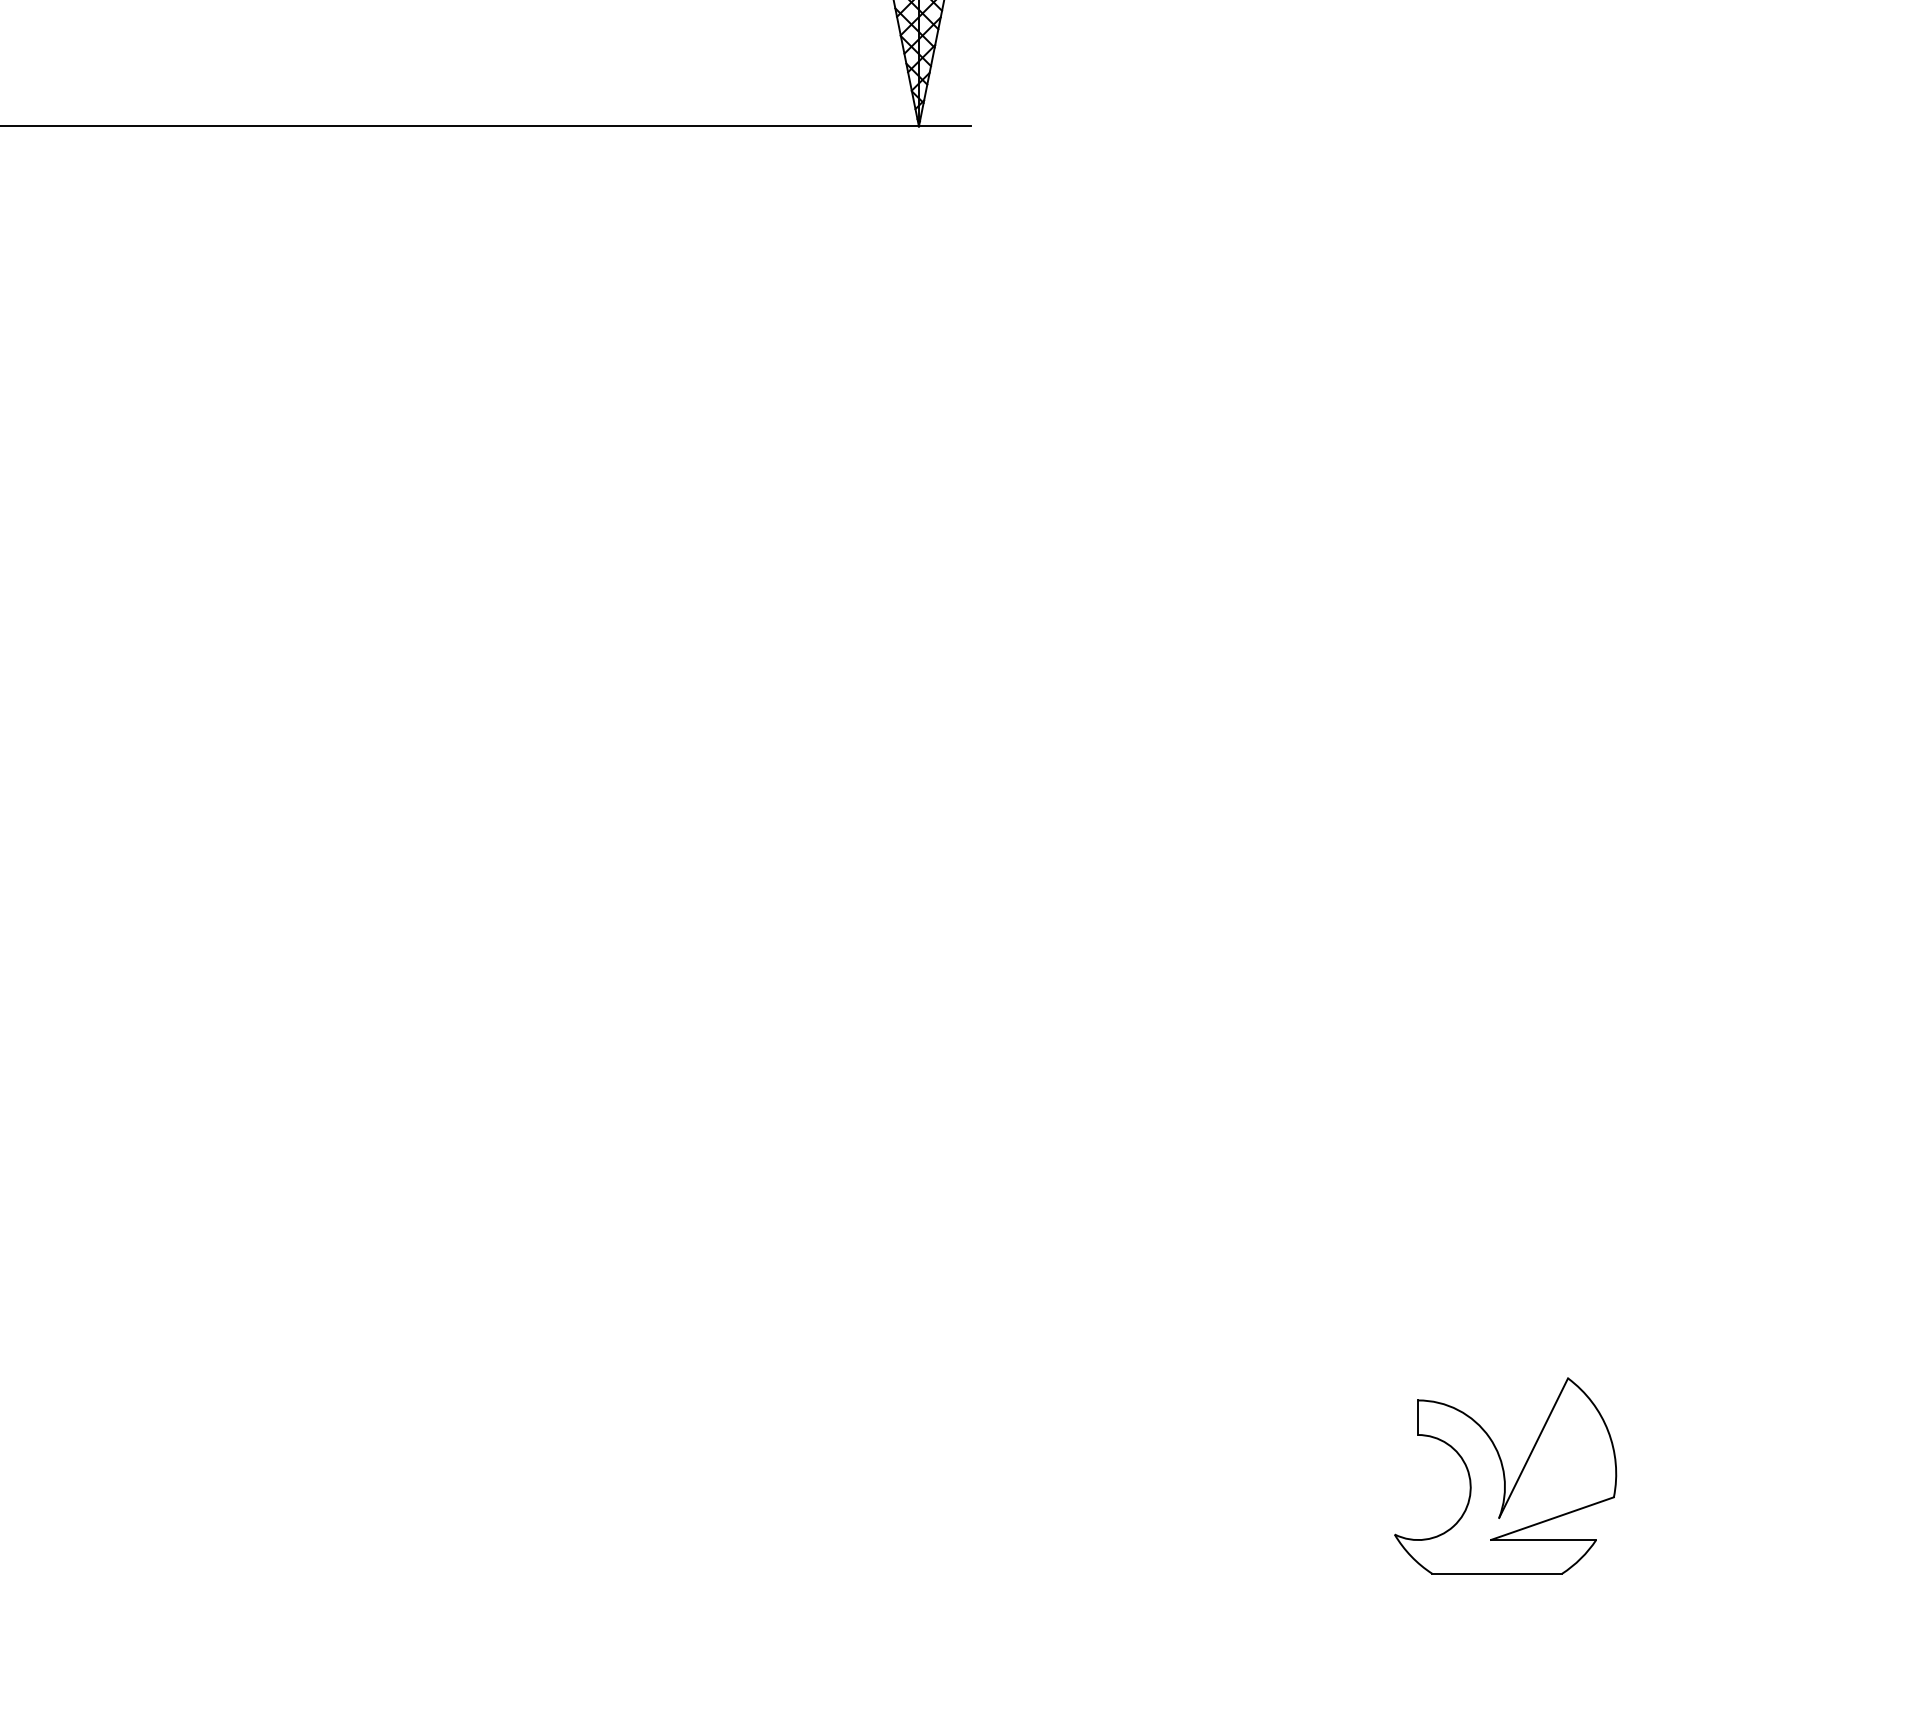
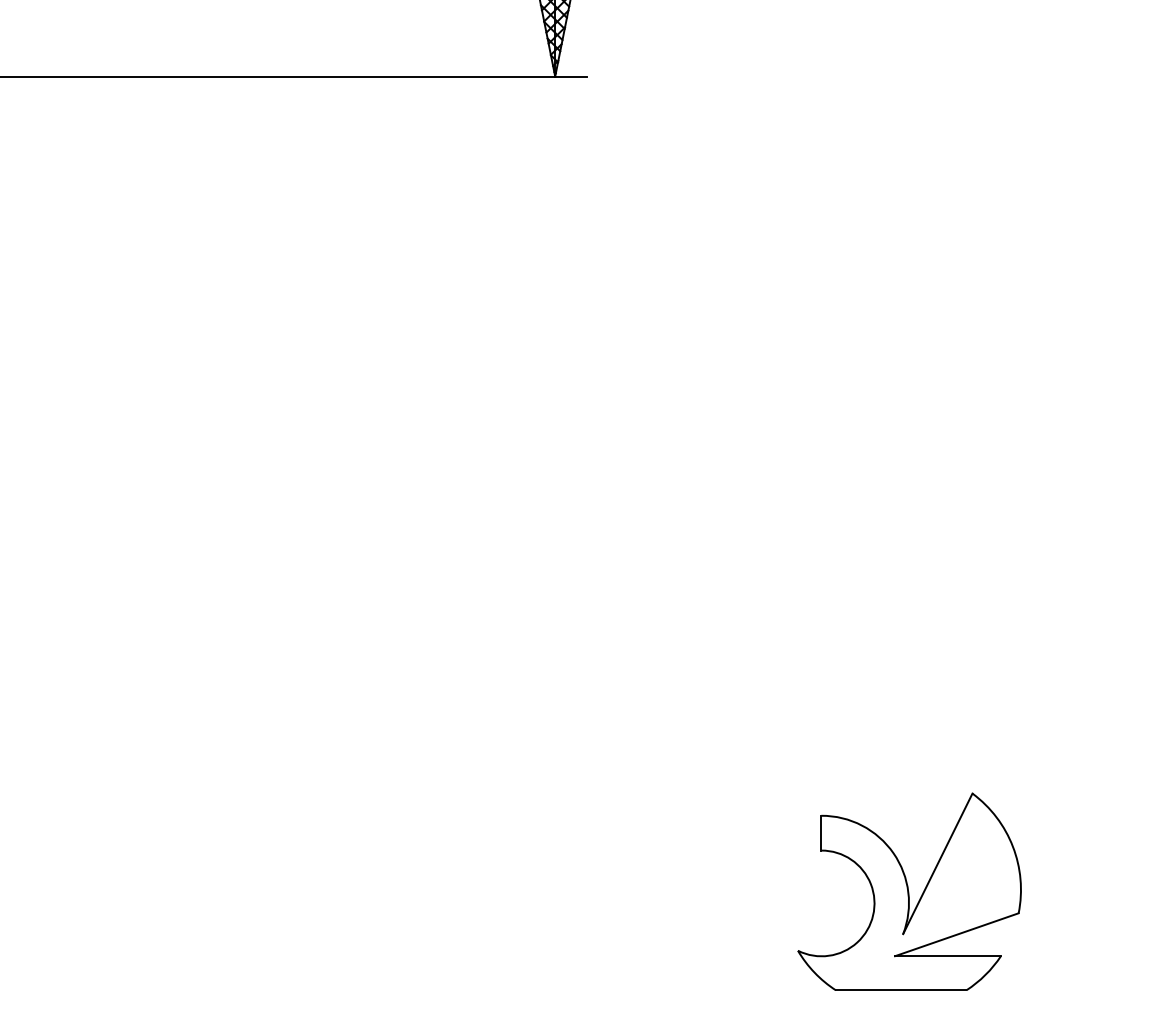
part: (1505, 1475) -> (909, 891), size x1.67

